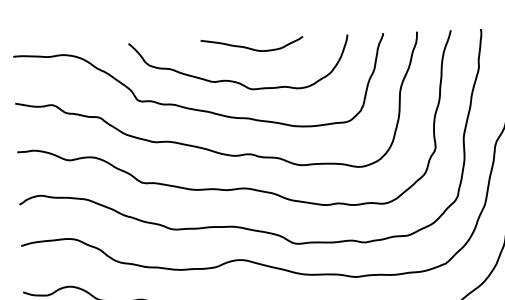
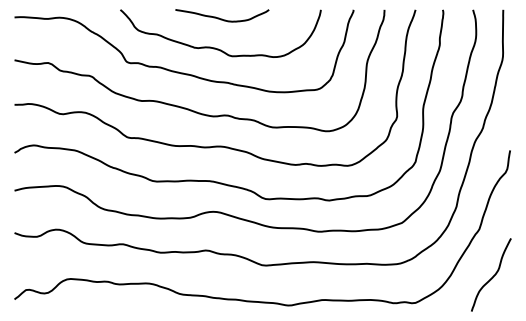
curve: (252, 48) -> (222, 18), moved

